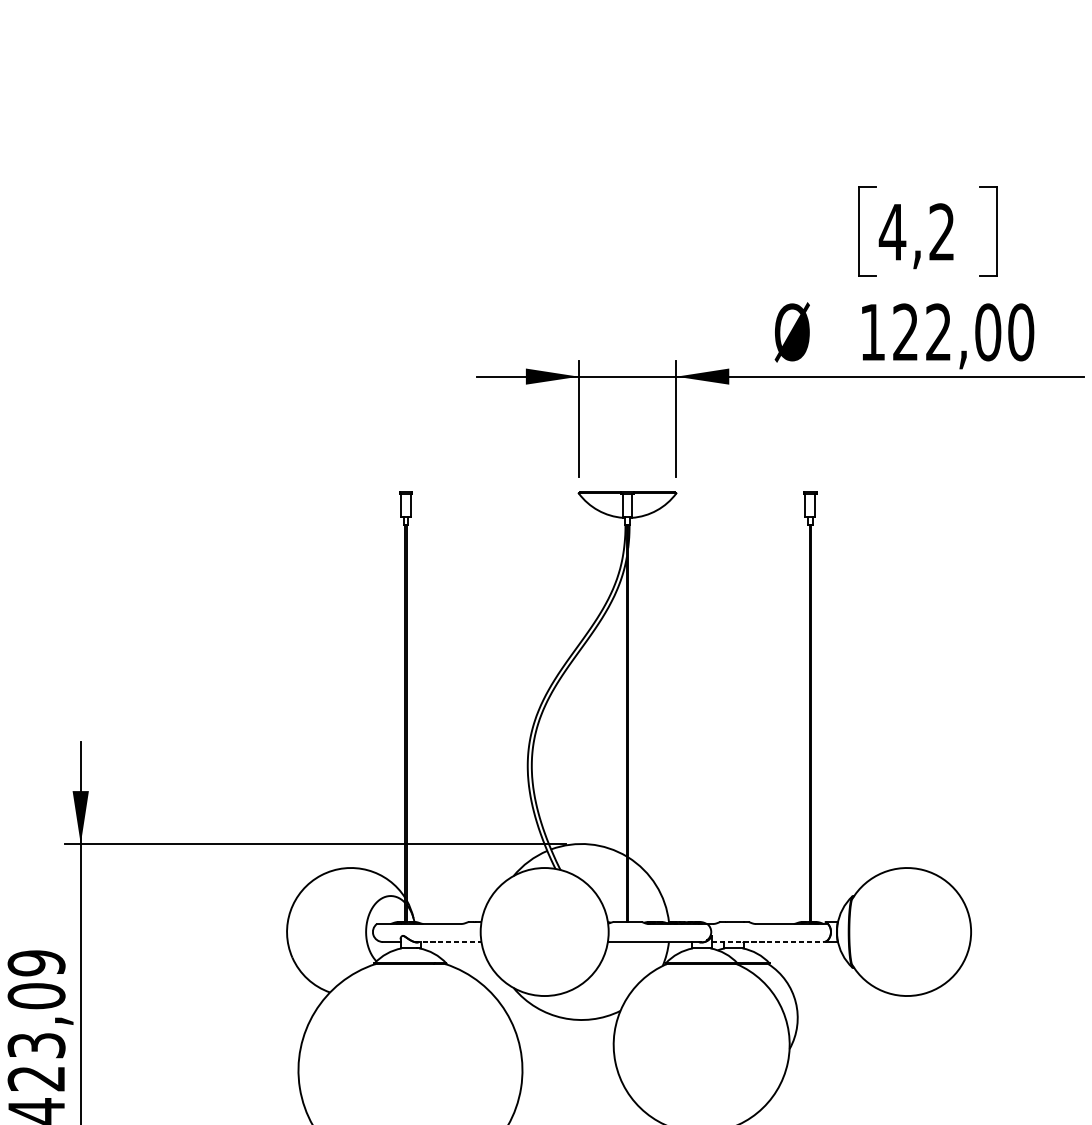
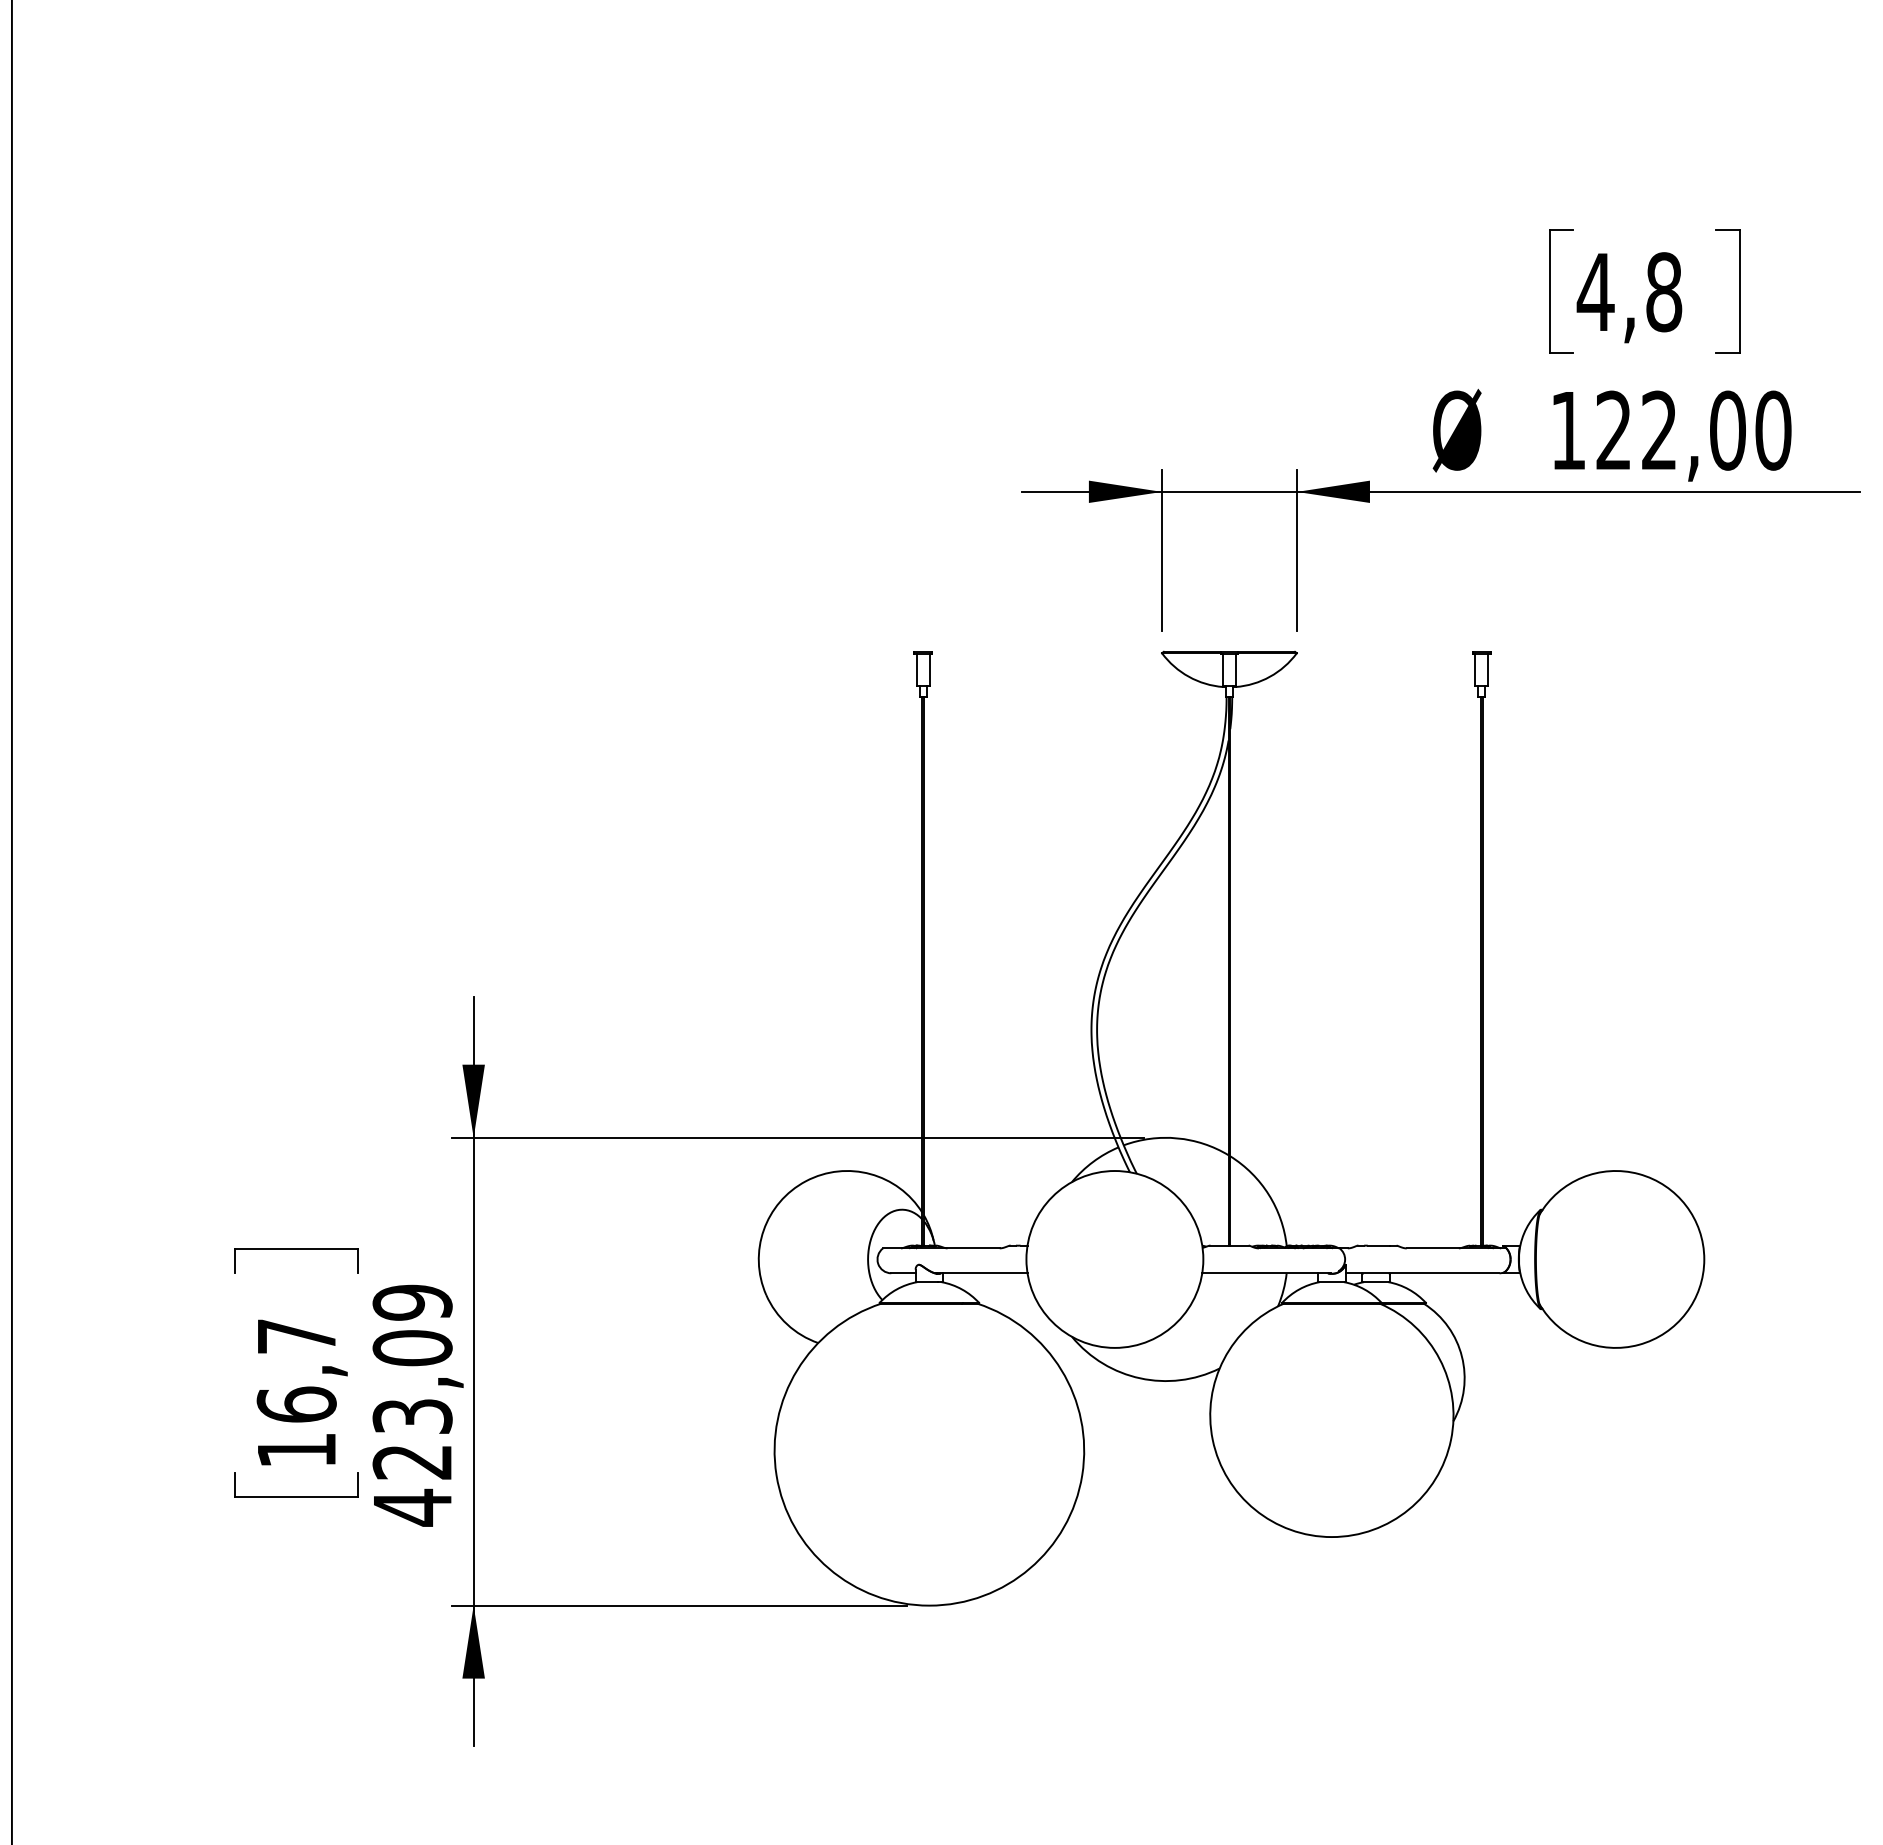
text: (942, 232) -> (1664, 292), 4,2 -> 4,8
line: (448, 942) -> (981, 1273), dashed -> solid
line: (767, 942) -> (1422, 1273), dashed -> solid

